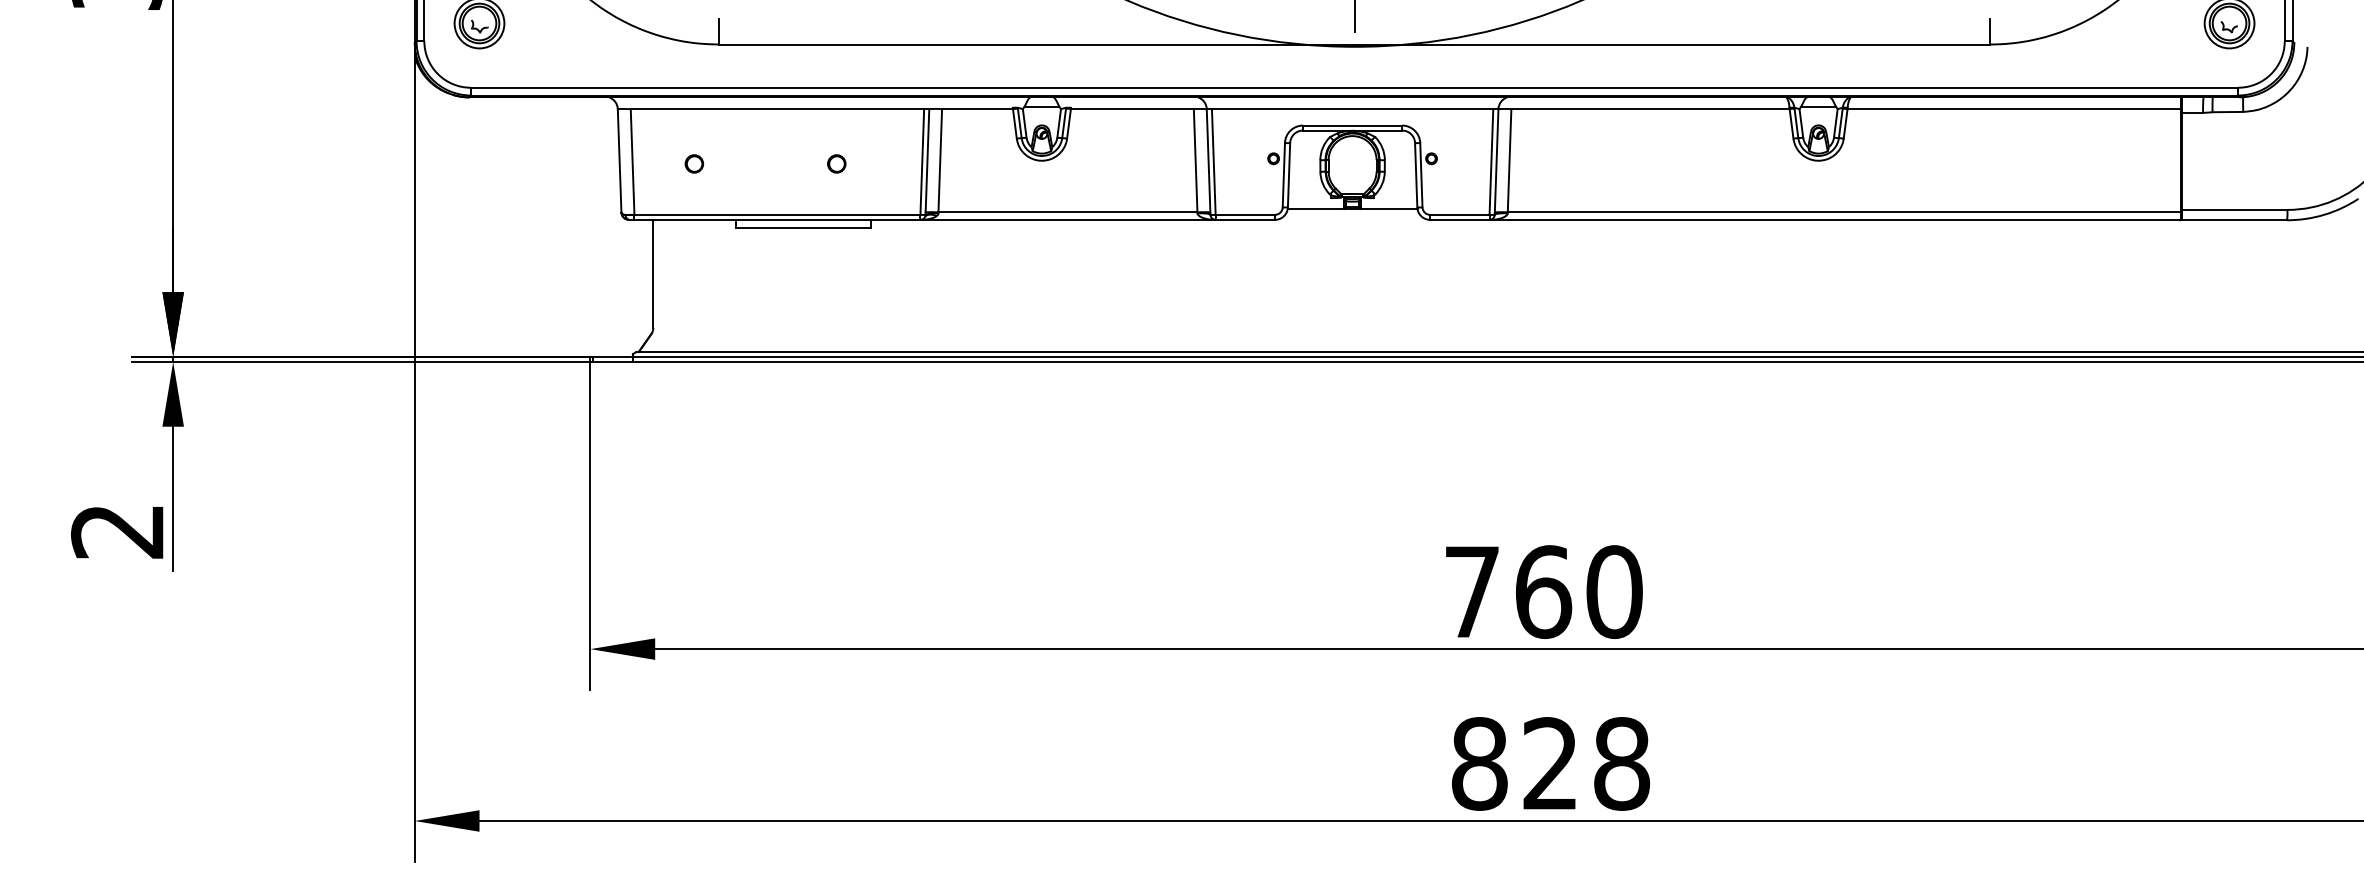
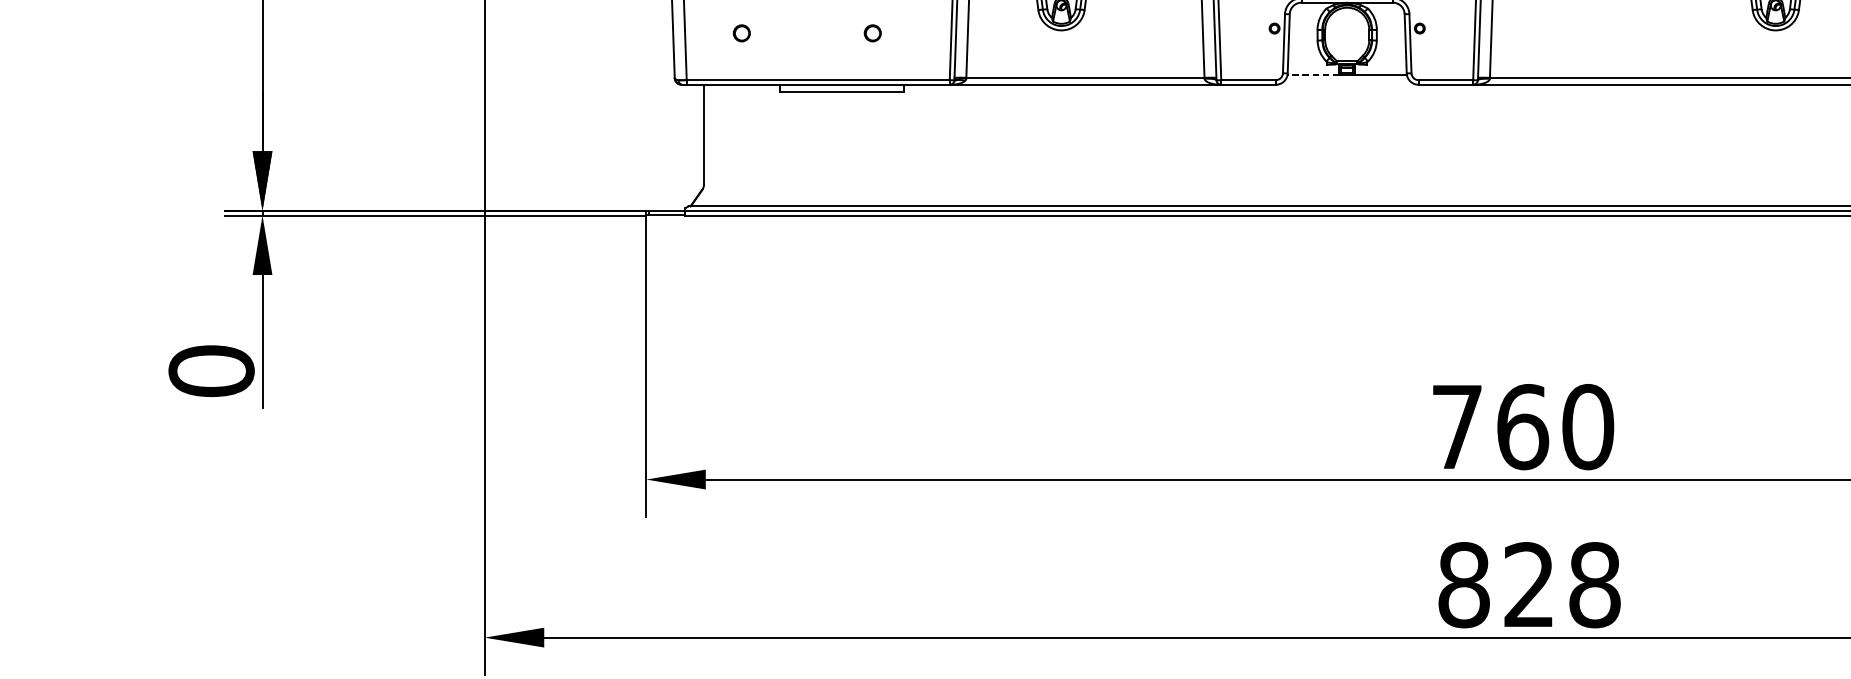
line: (1315, 209) -> (1313, 75), solid -> dashed
text: (117, 531) -> (211, 371), 2 -> 0

